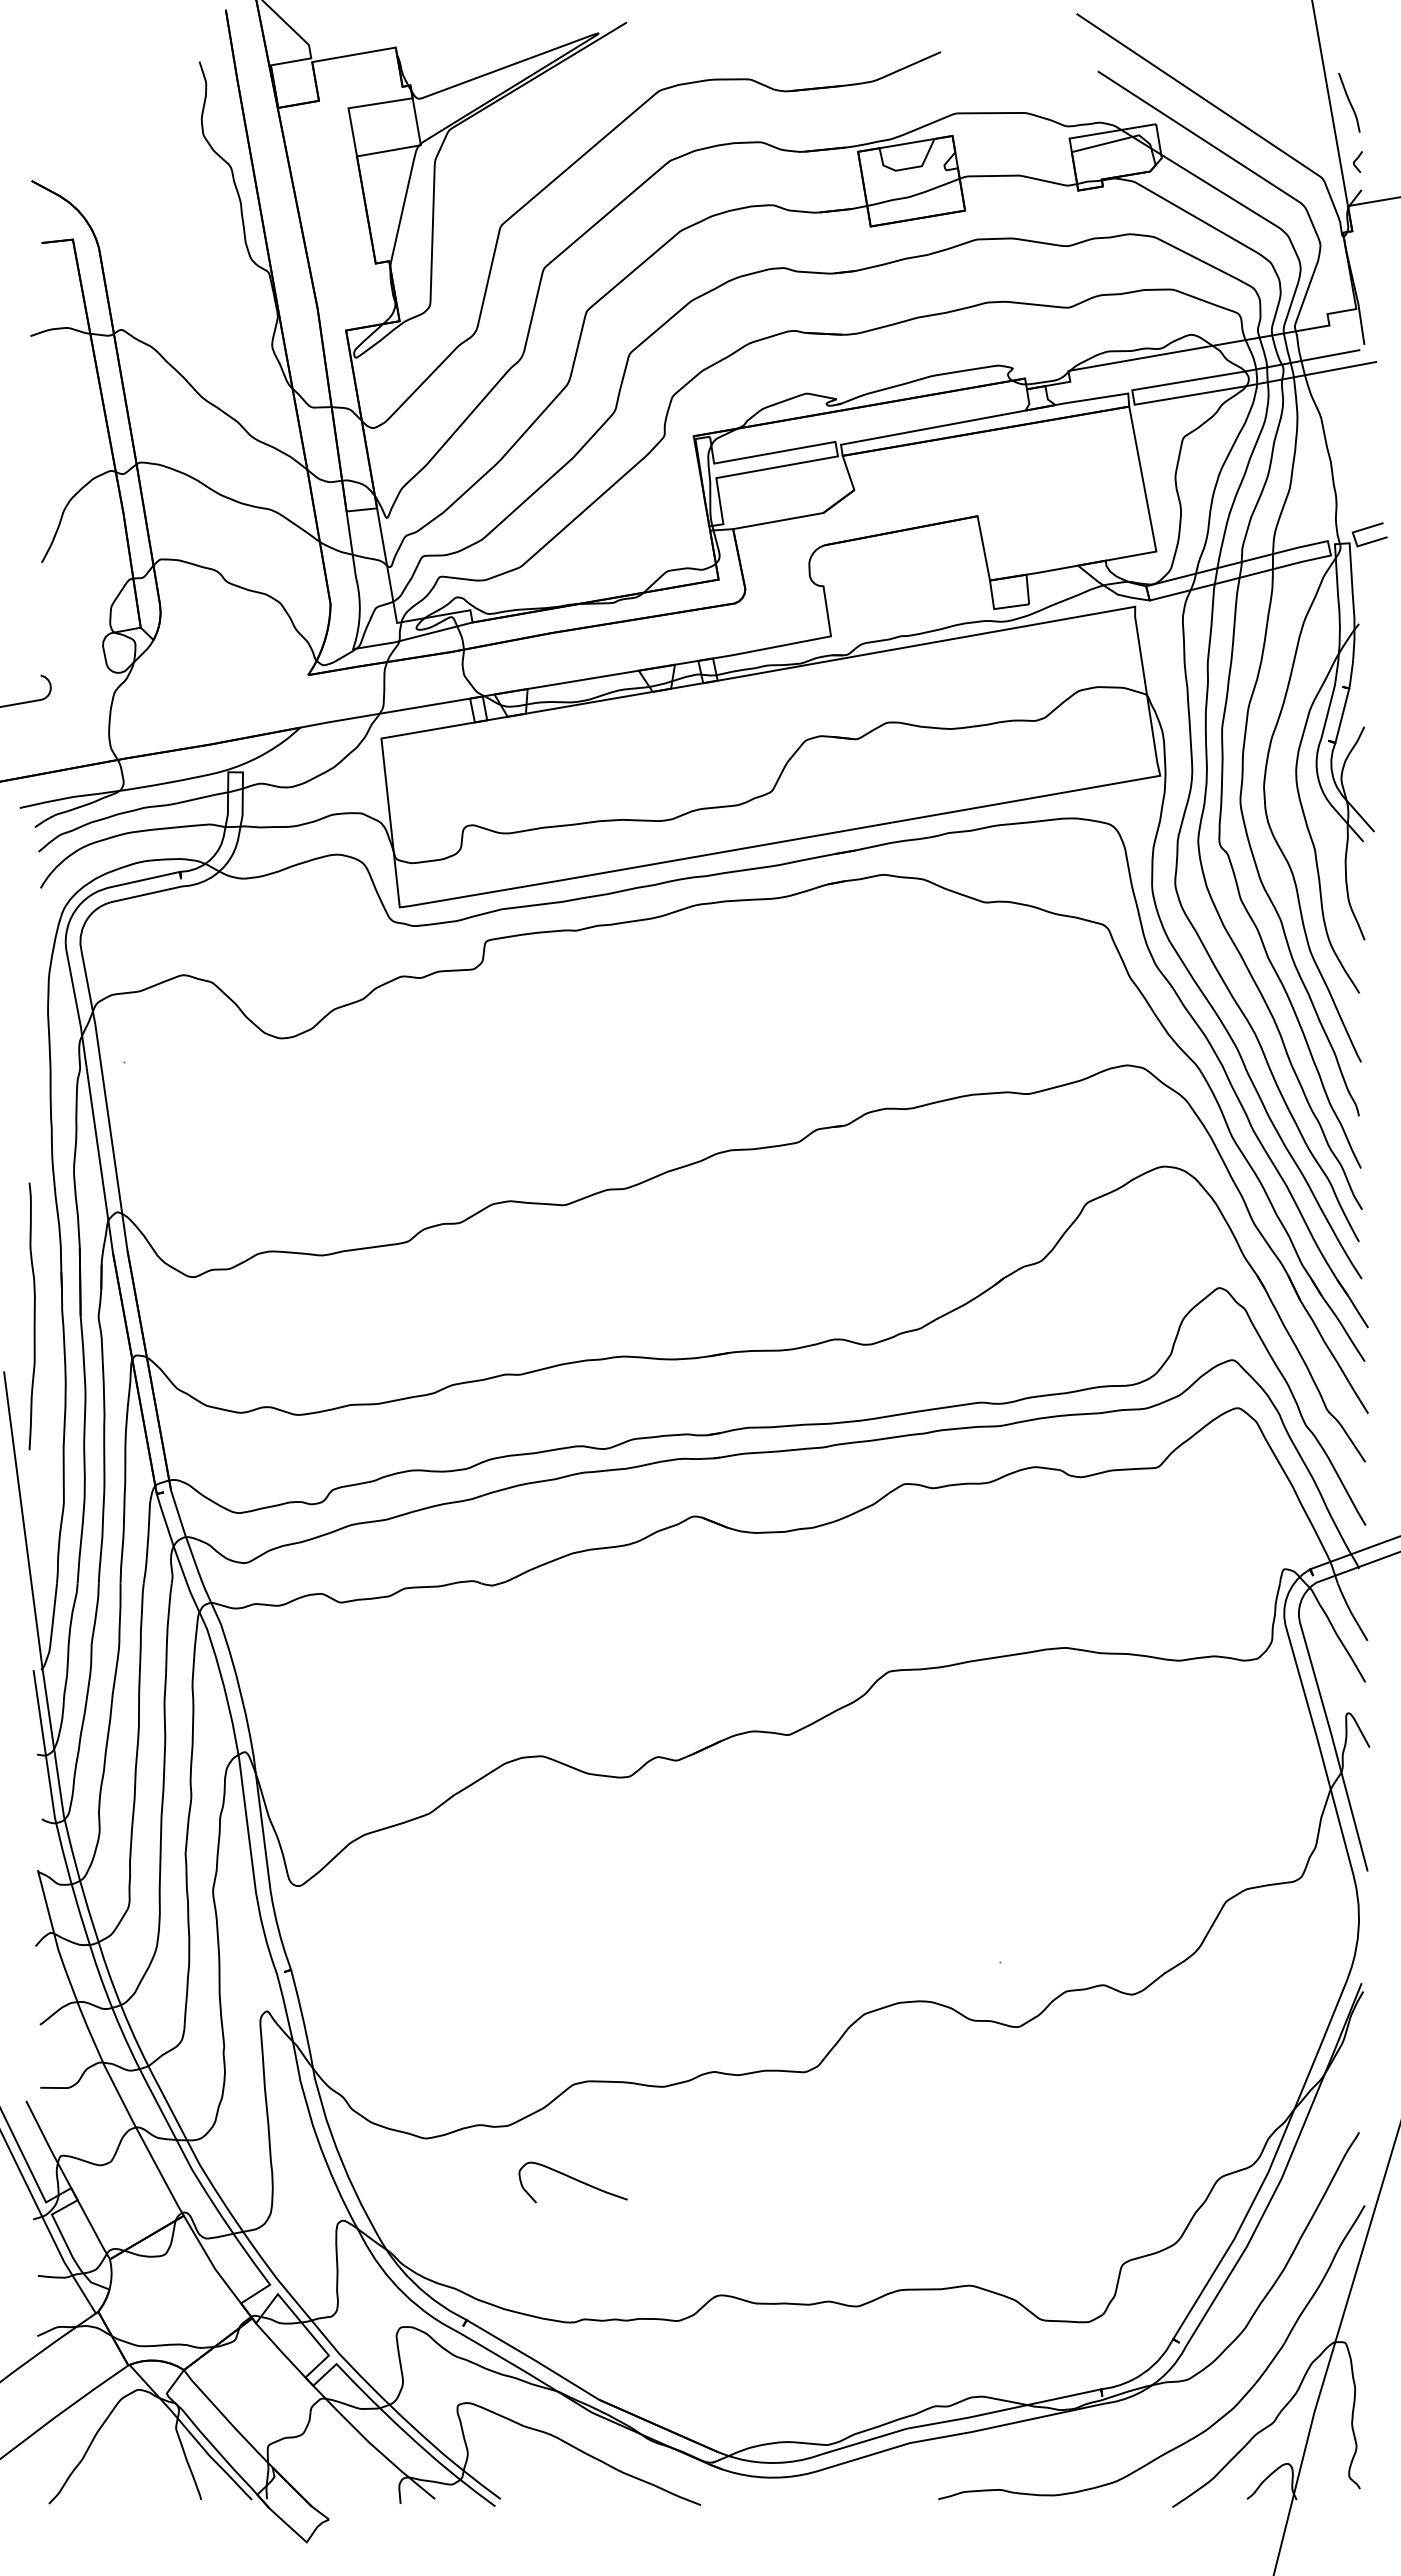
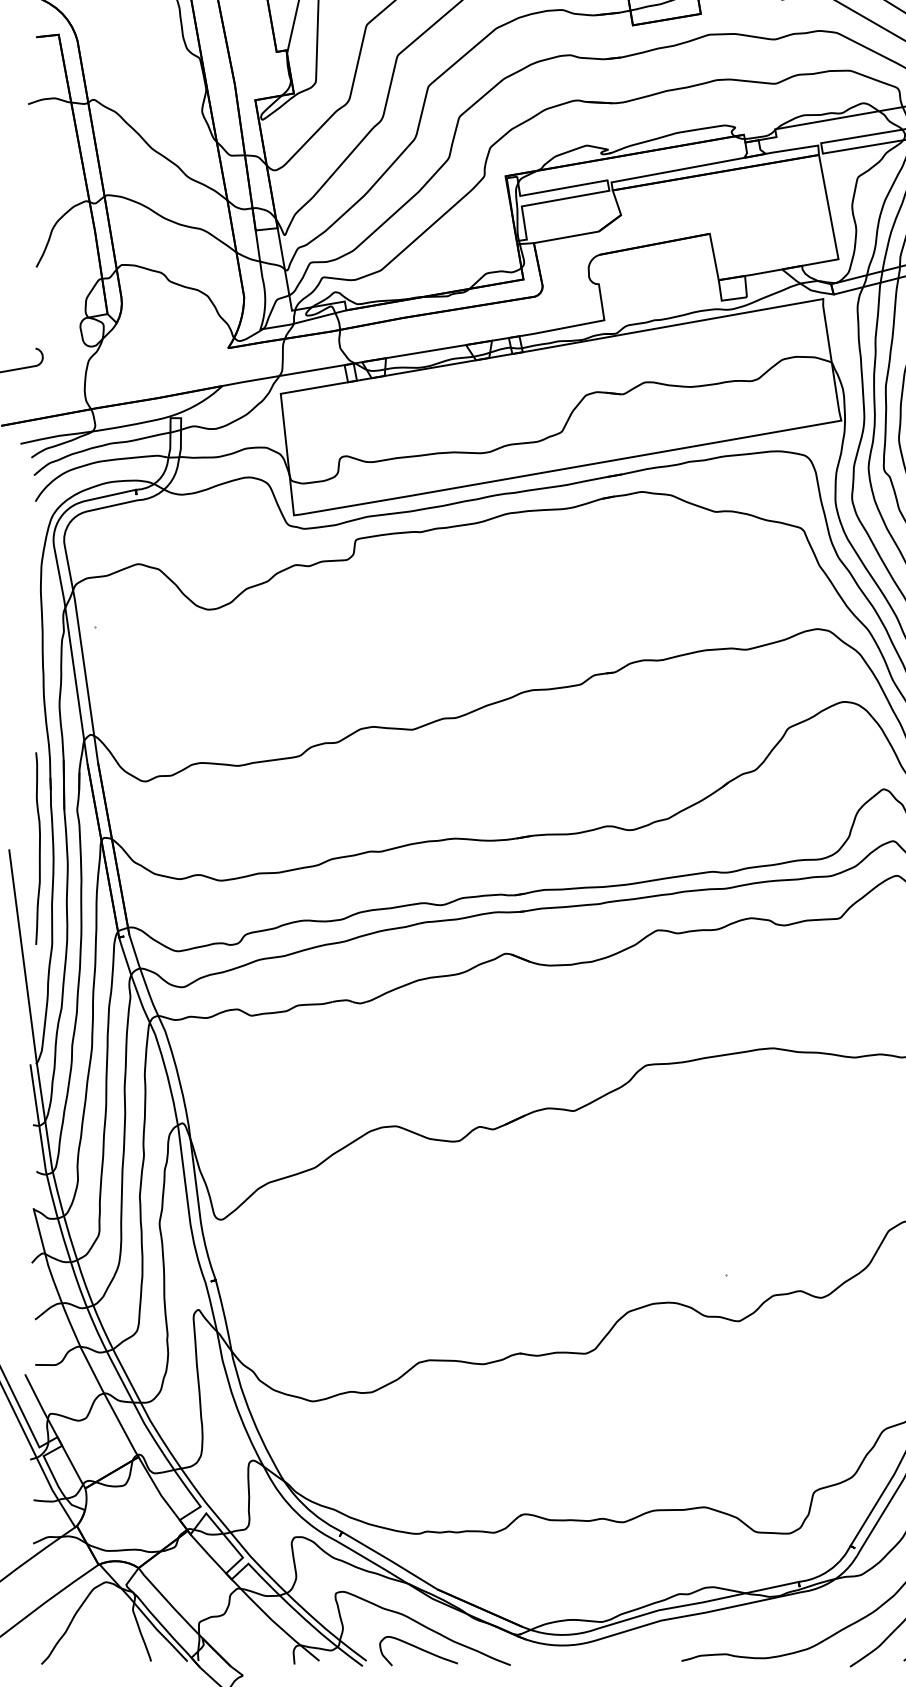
curve: (33, 1316) -> (39, 848), moved
curve: (572, 2179) -> (418, 1648), moved

